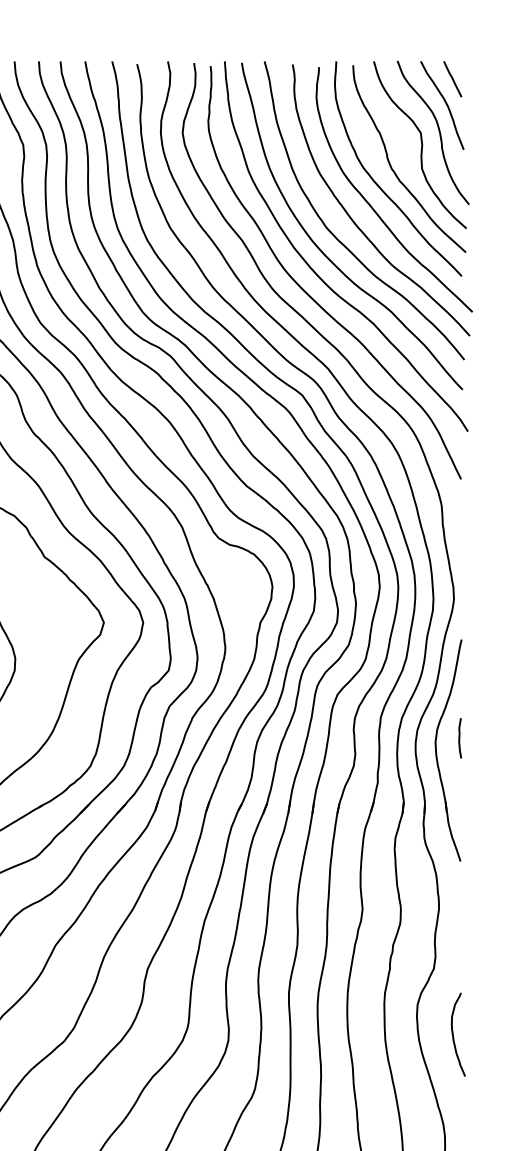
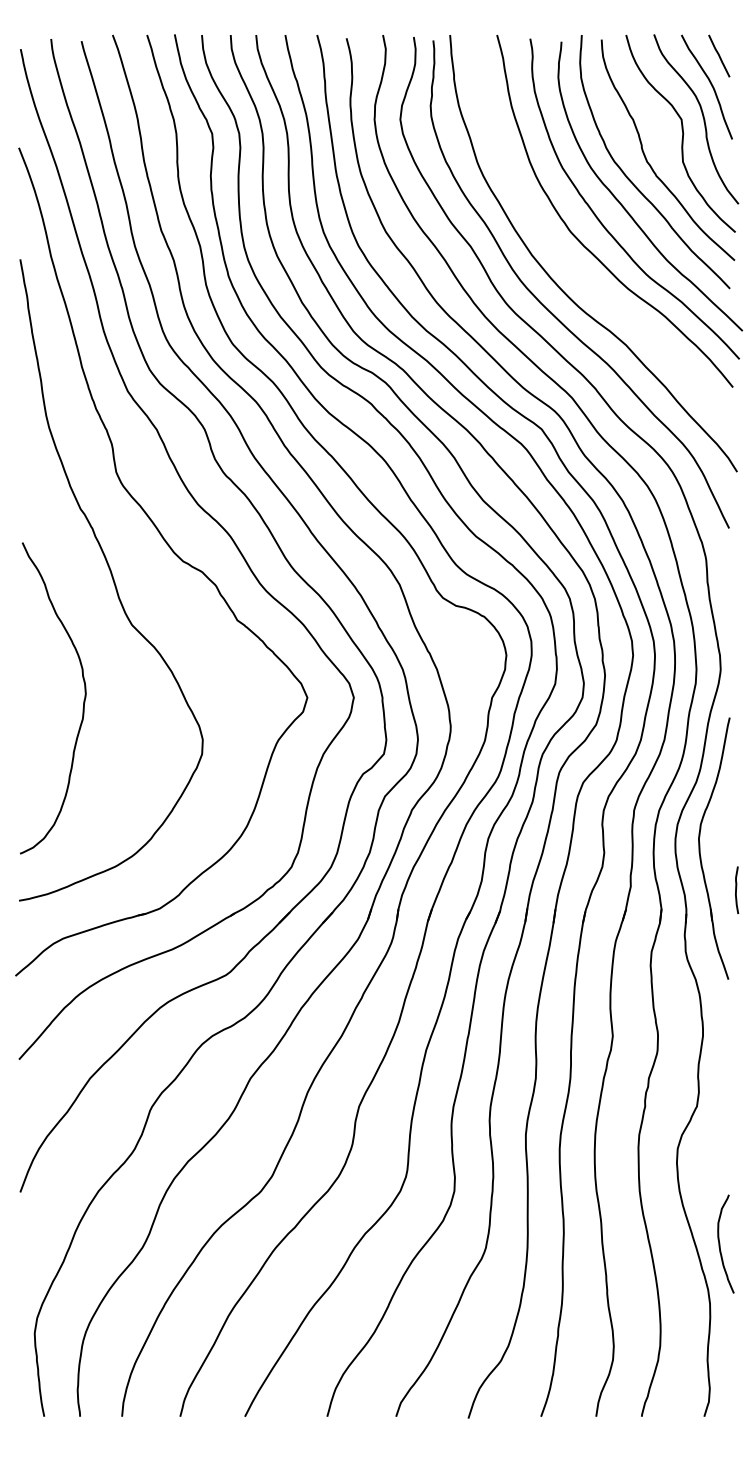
curve: (320, 248) -> (563, 256), removed
curve: (459, 738) -> (736, 890), moved
curve: (453, 1034) -> (720, 1243), moved

